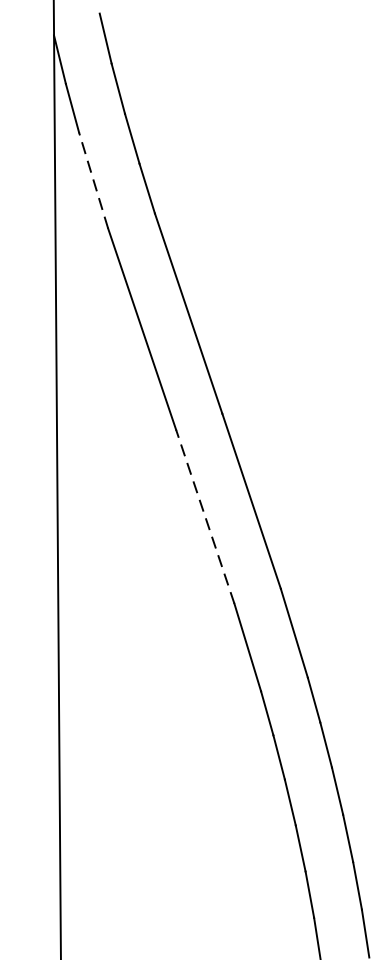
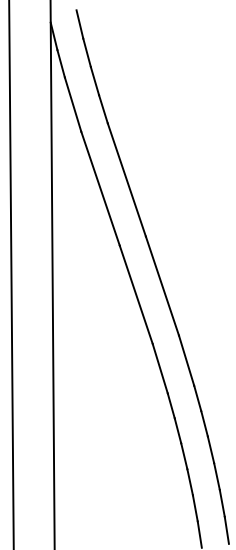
line: (92, 180) -> (72, 104), dashed -> solid
line: (205, 516) -> (136, 294), dashed -> solid

